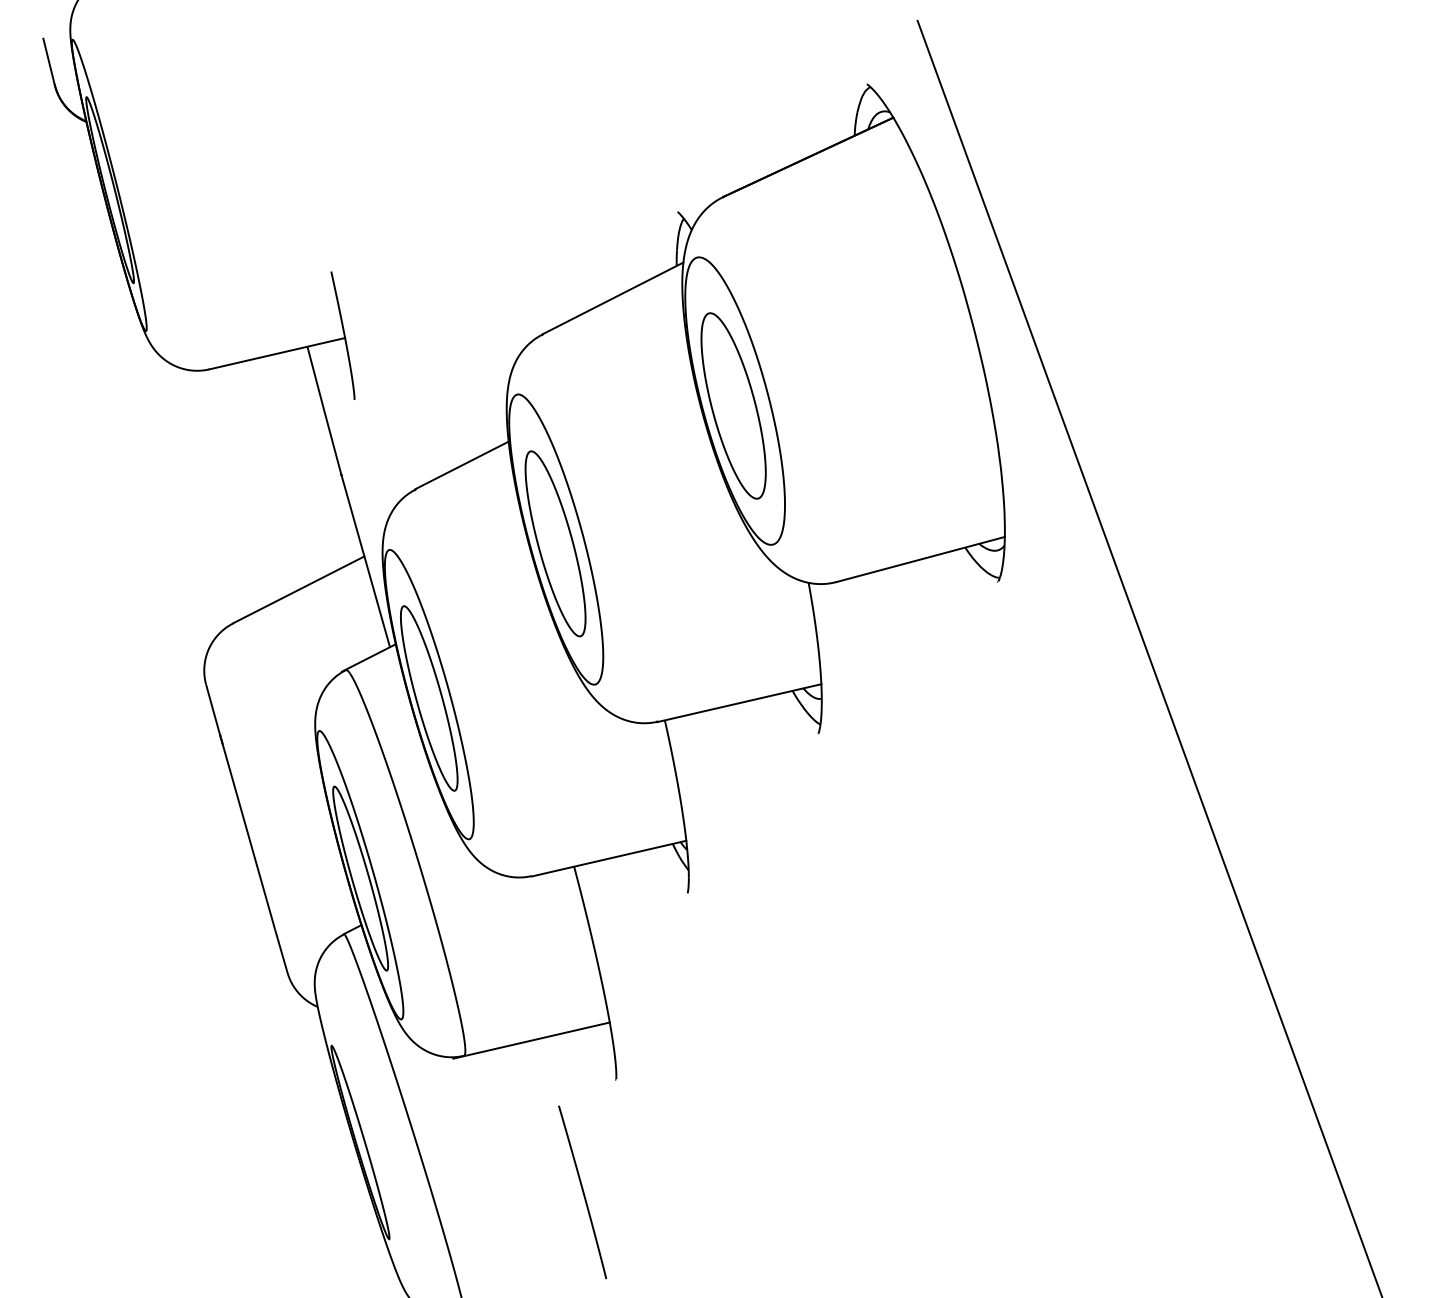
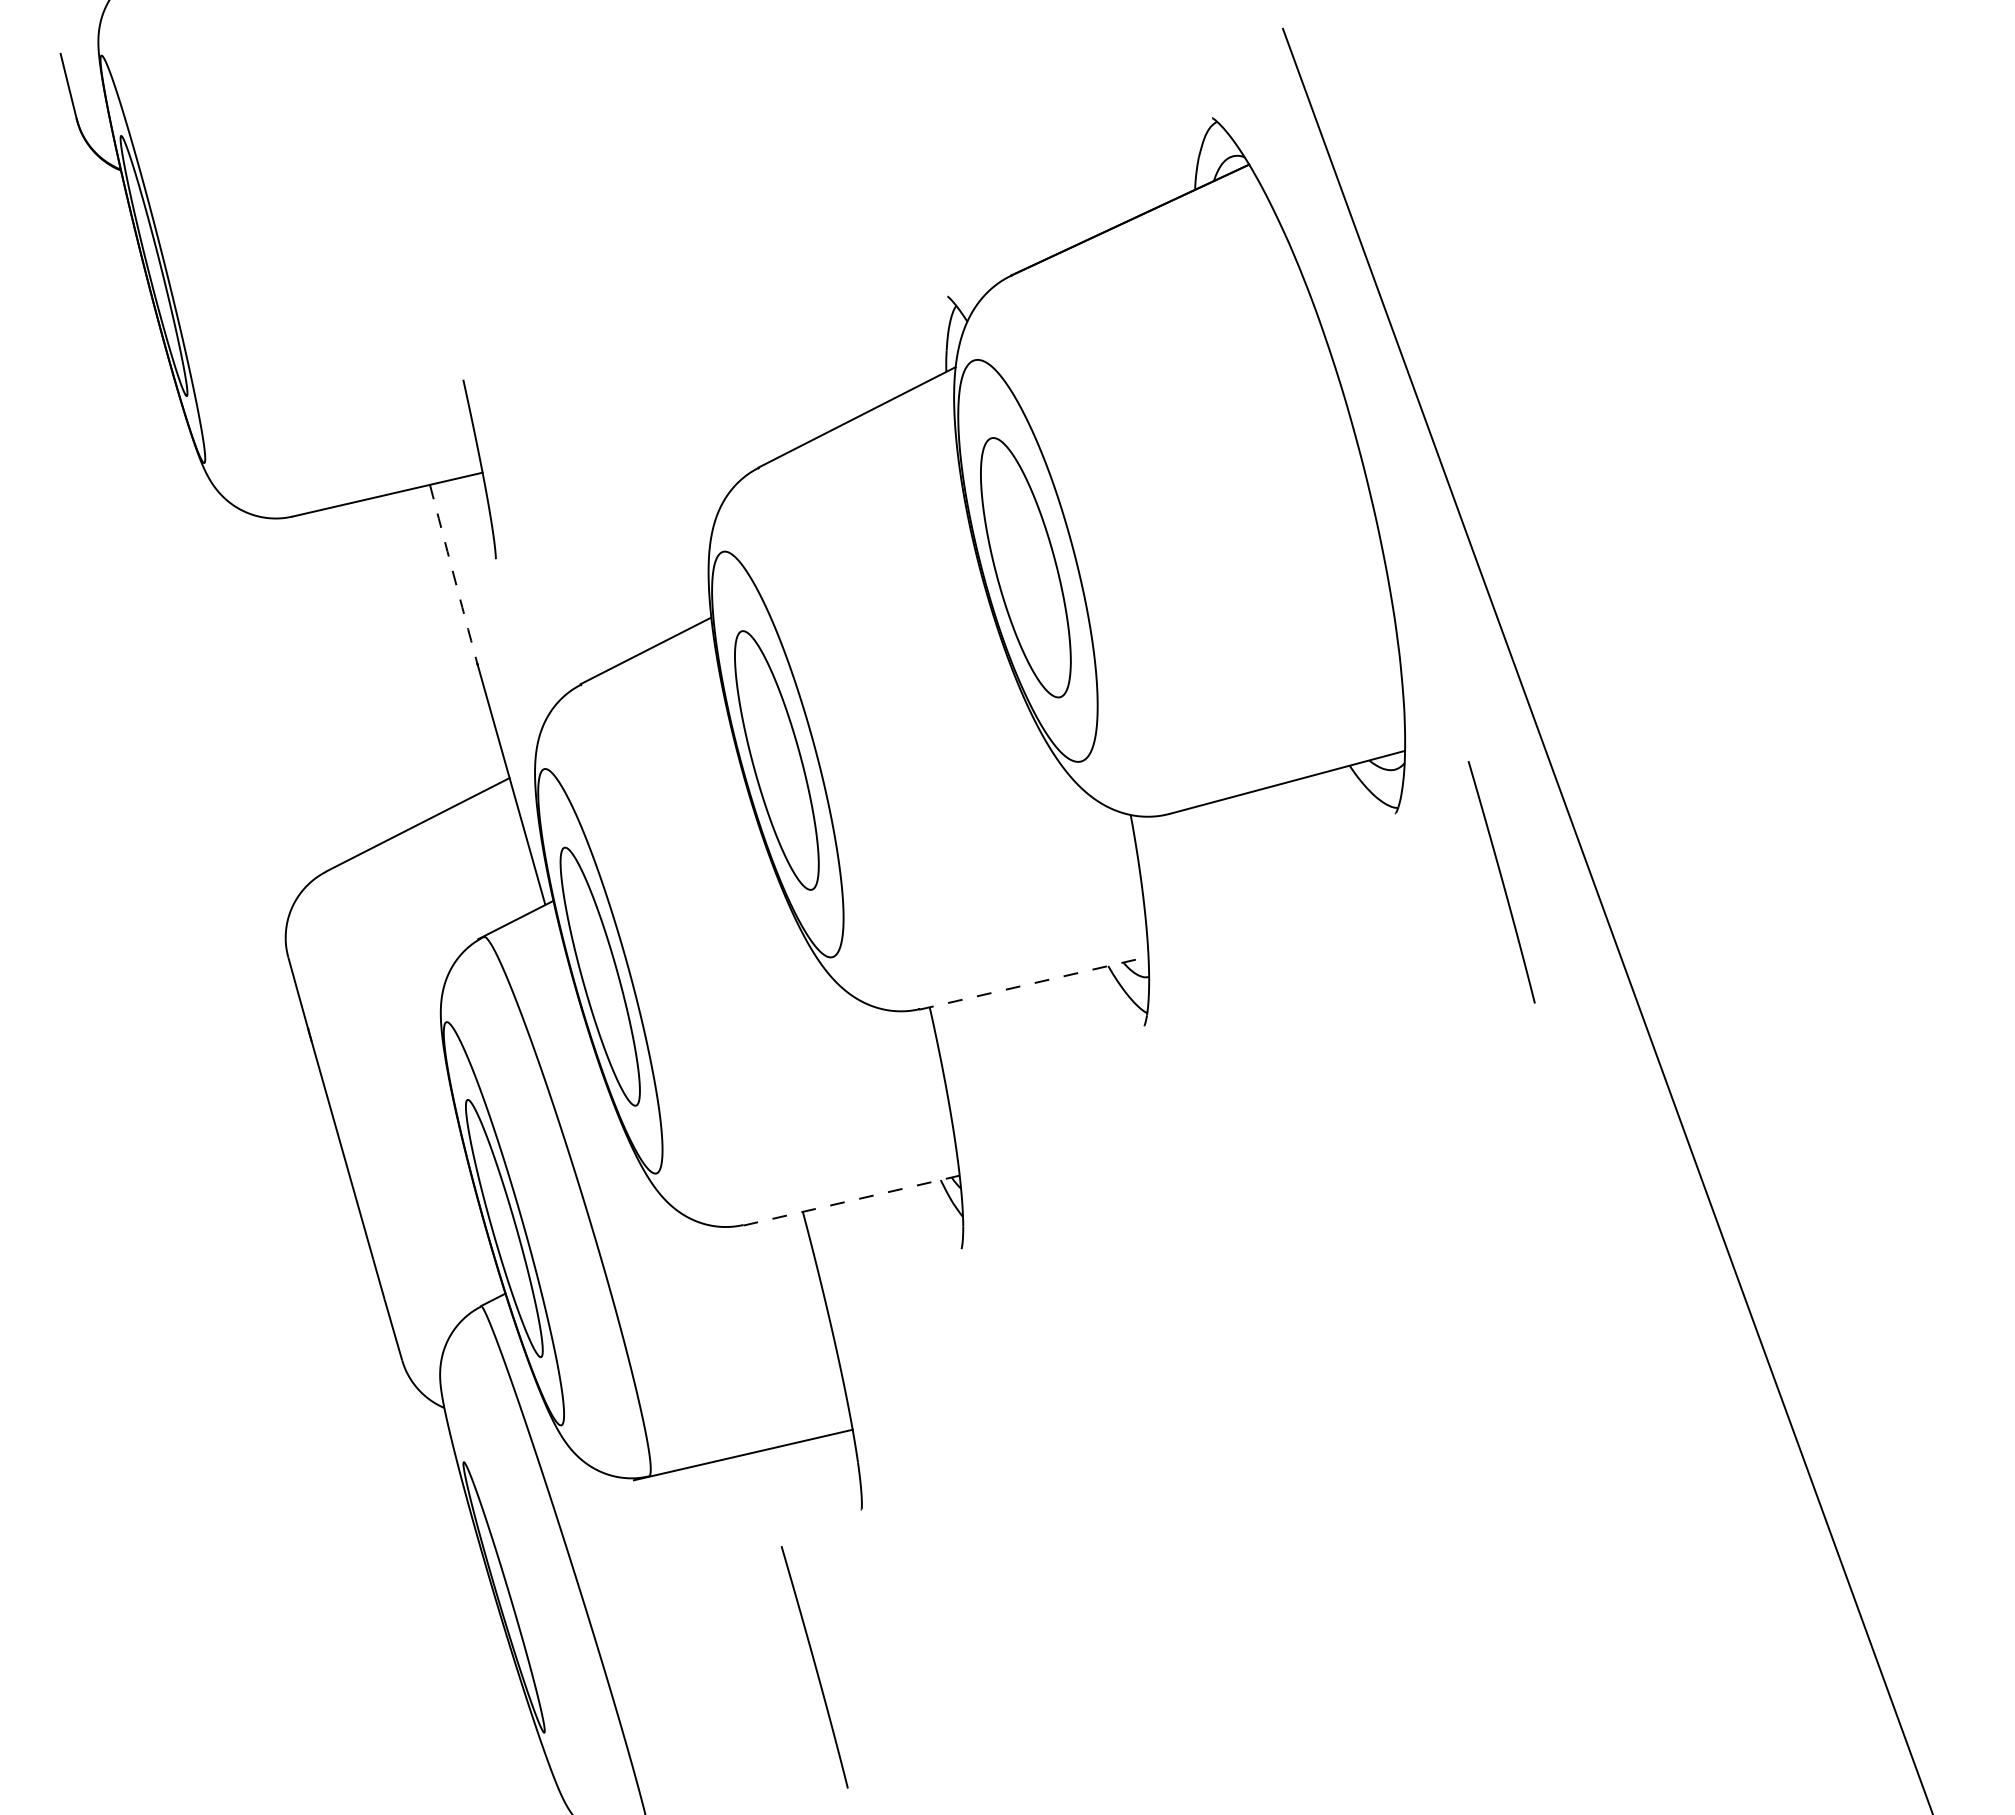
arc: (324, 410) -> (453, 574), solid -> dashed
curve: (1073, 630) -> (1501, 881), added
line: (739, 703) -> (1033, 983), solid -> dashed
line: (608, 858) -> (851, 1200), solid -> dashed

